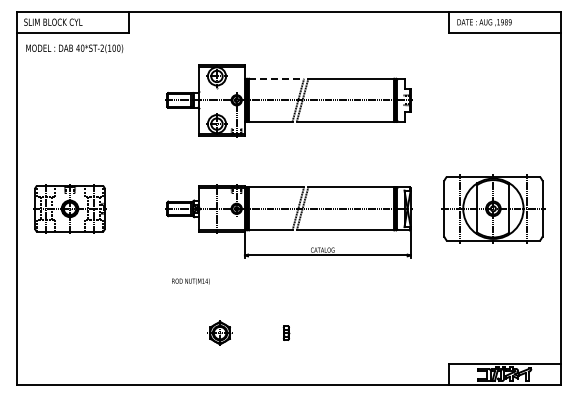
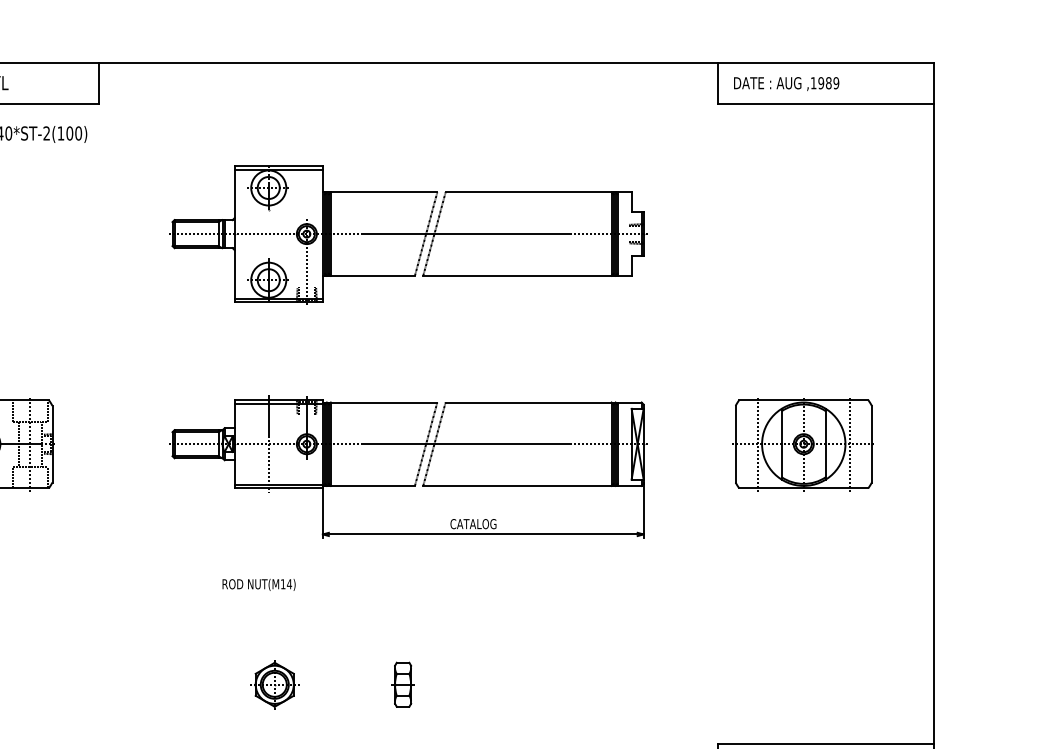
line: (277, 78) -> (385, 191), dashed -> solid
part: (493, 208) -> (803, 443), size x0.71
text: (190, 281) -> (258, 584), moved
part: (286, 332) -> (403, 683), size x1.67

